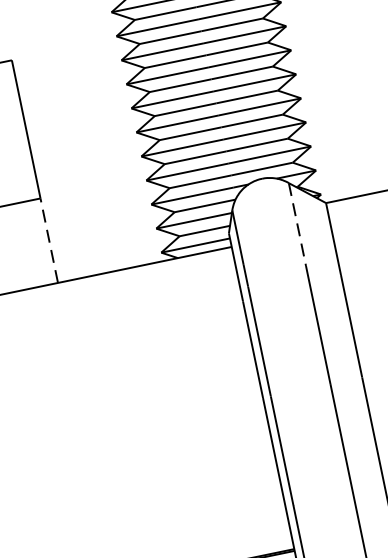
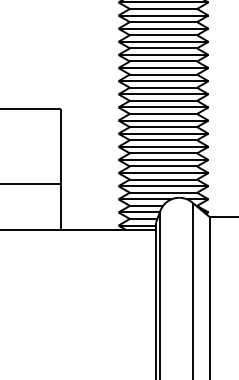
line: (296, 224) -> (192, 225), dashed -> solid
line: (49, 239) -> (61, 206), dashed -> solid

